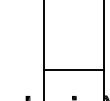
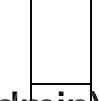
line: (73, 70) -> (60, 84), moved

